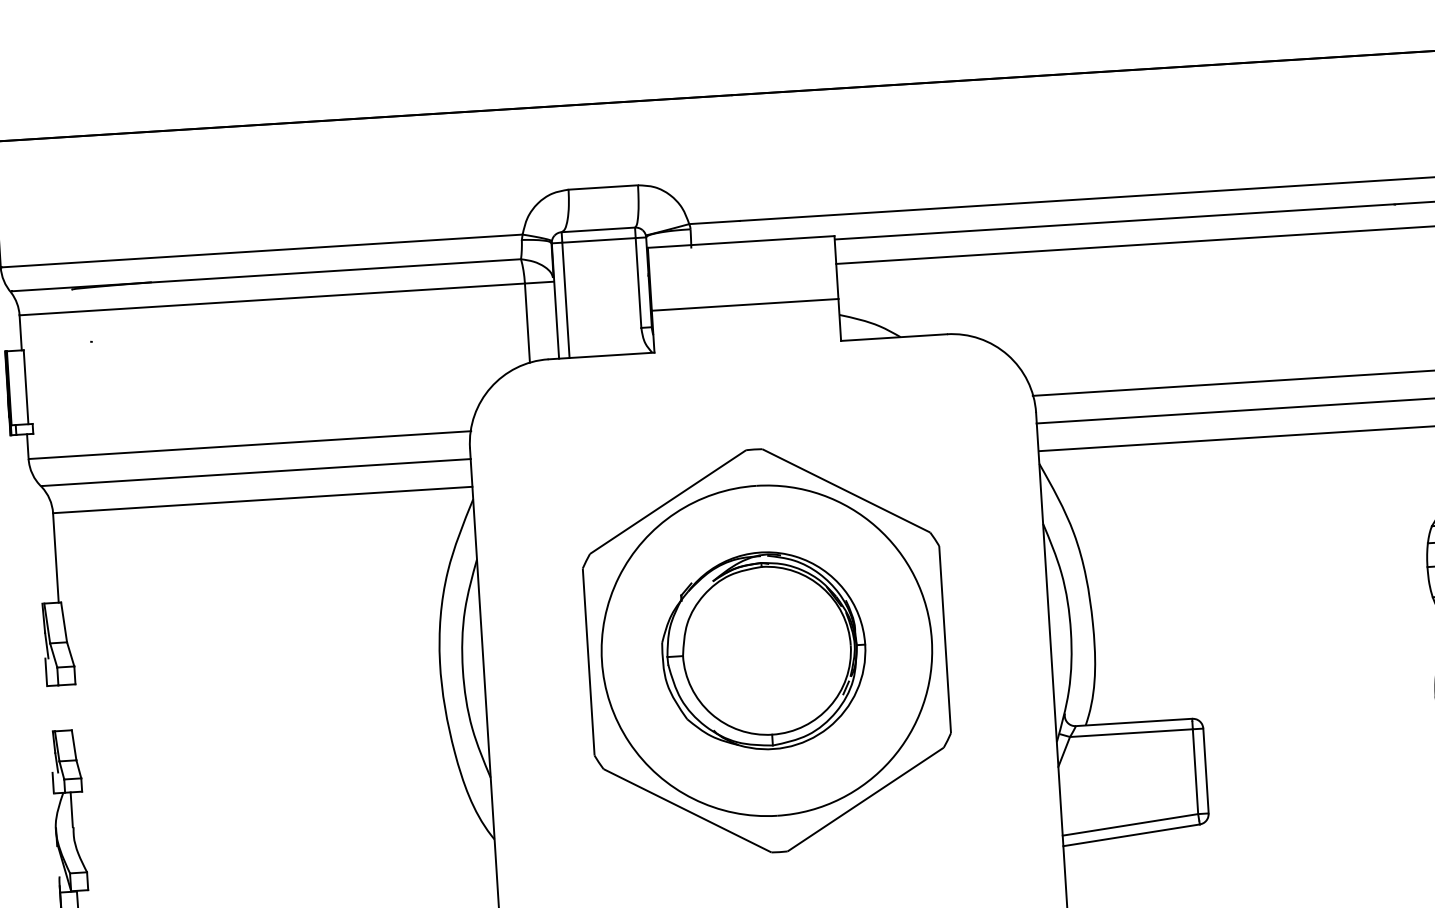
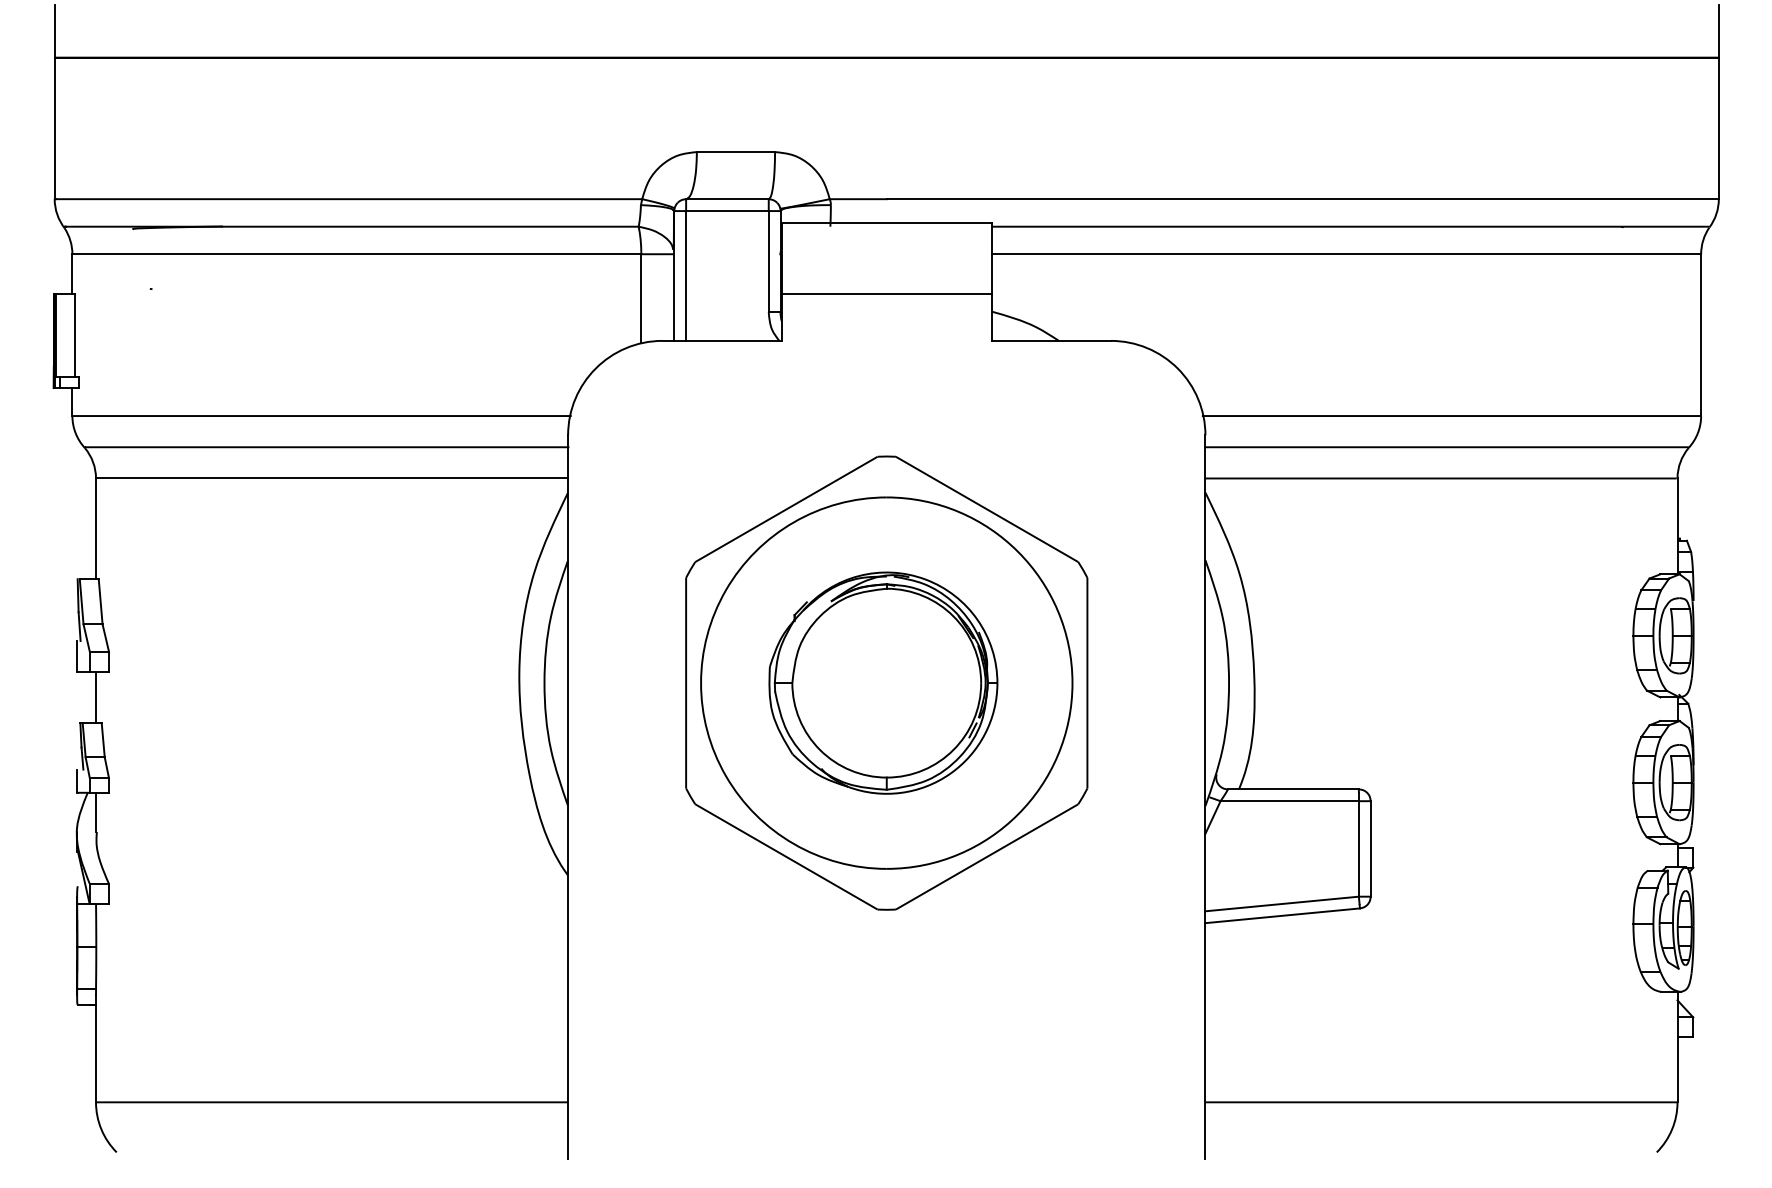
line: (65, 707) -> (96, 697), added

